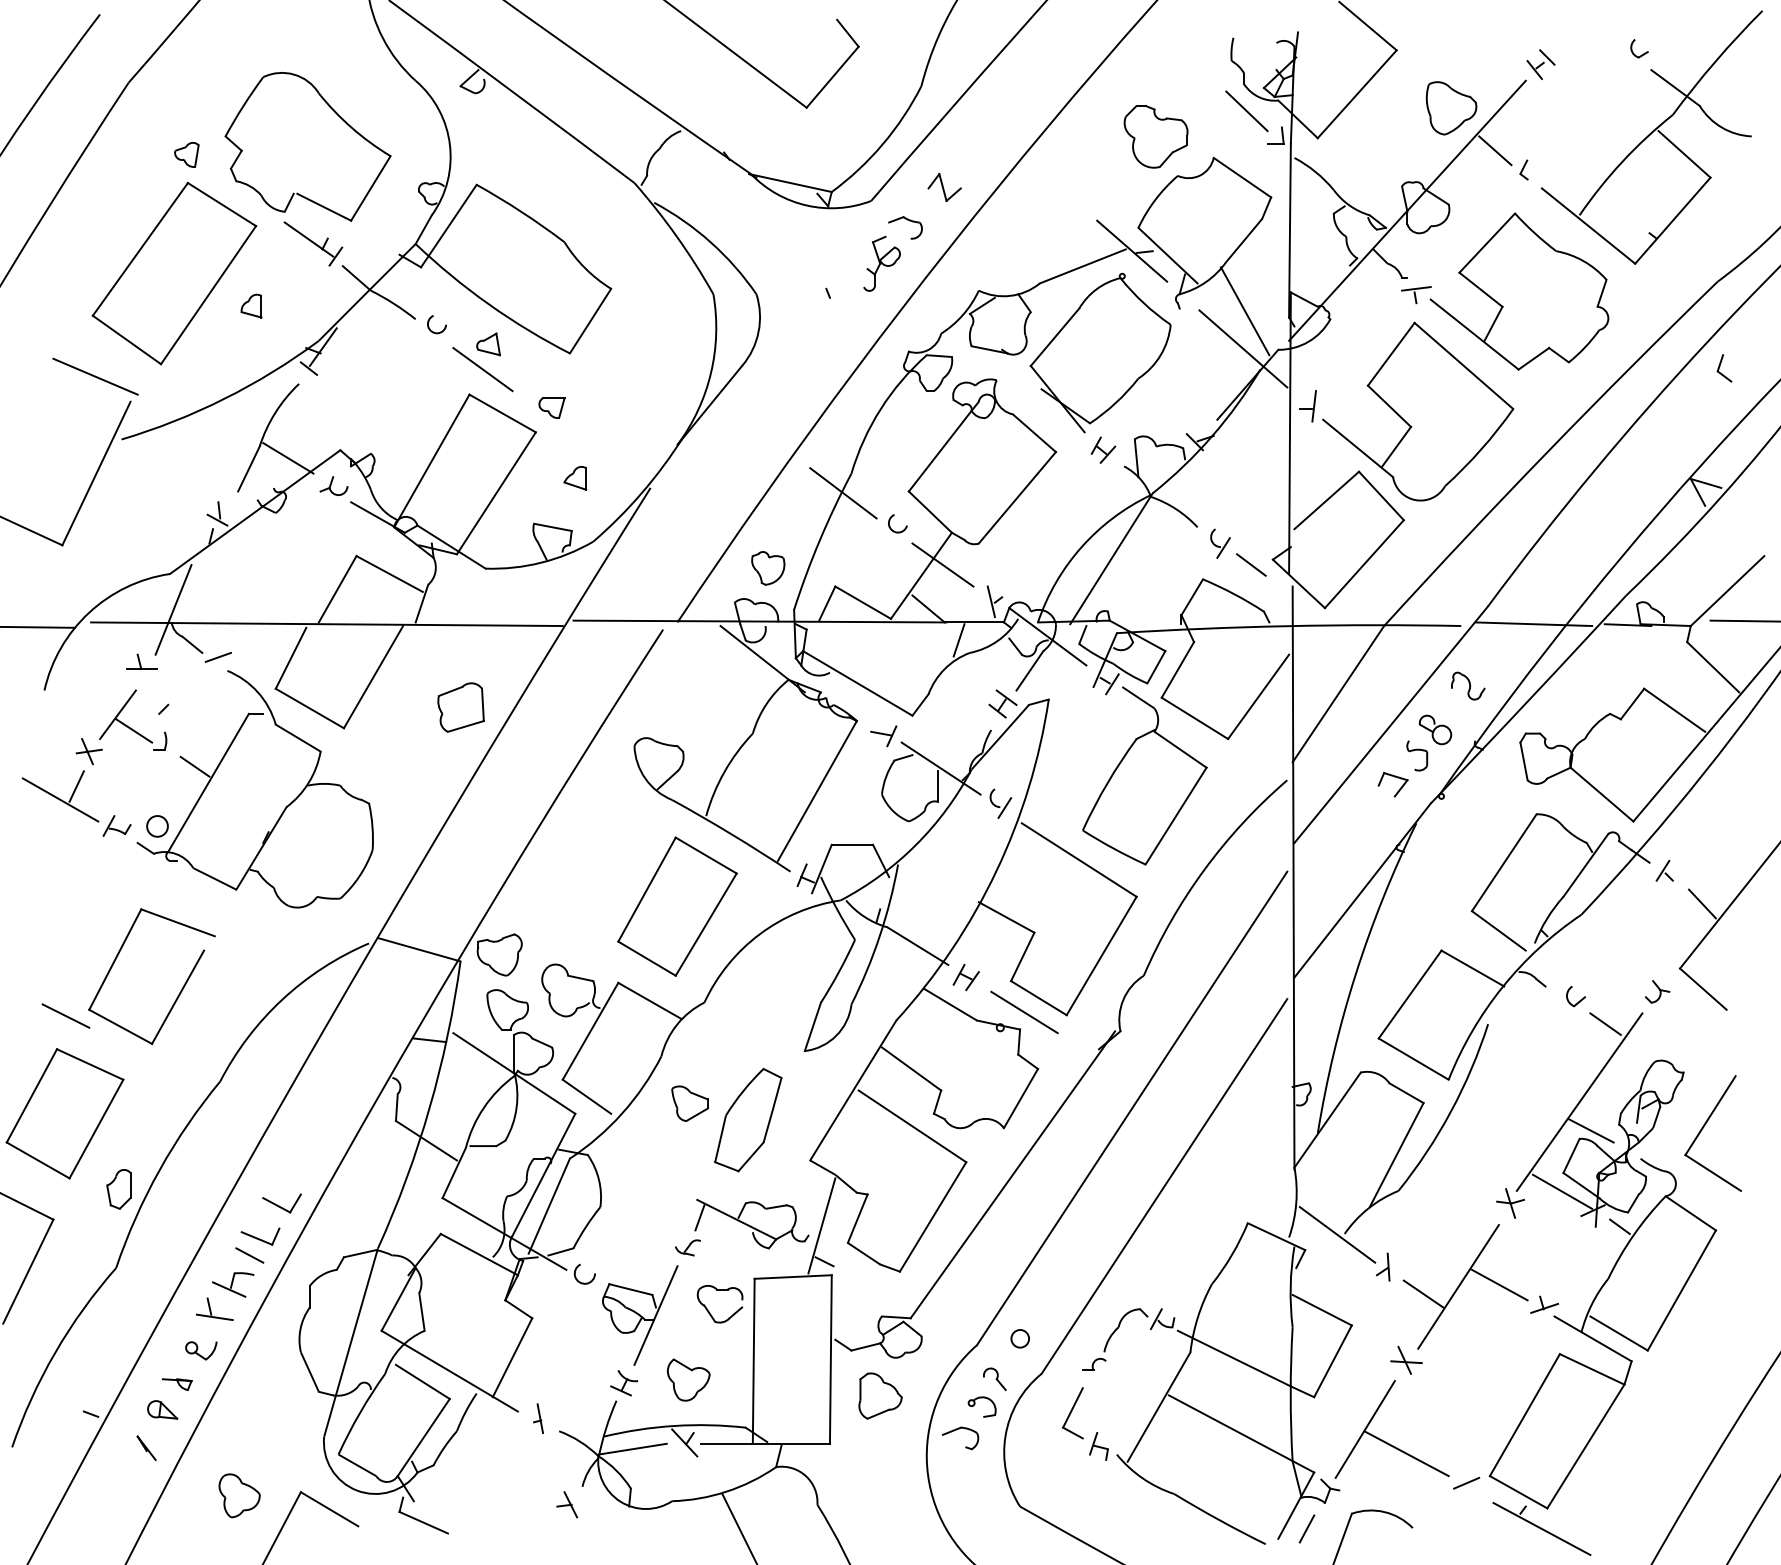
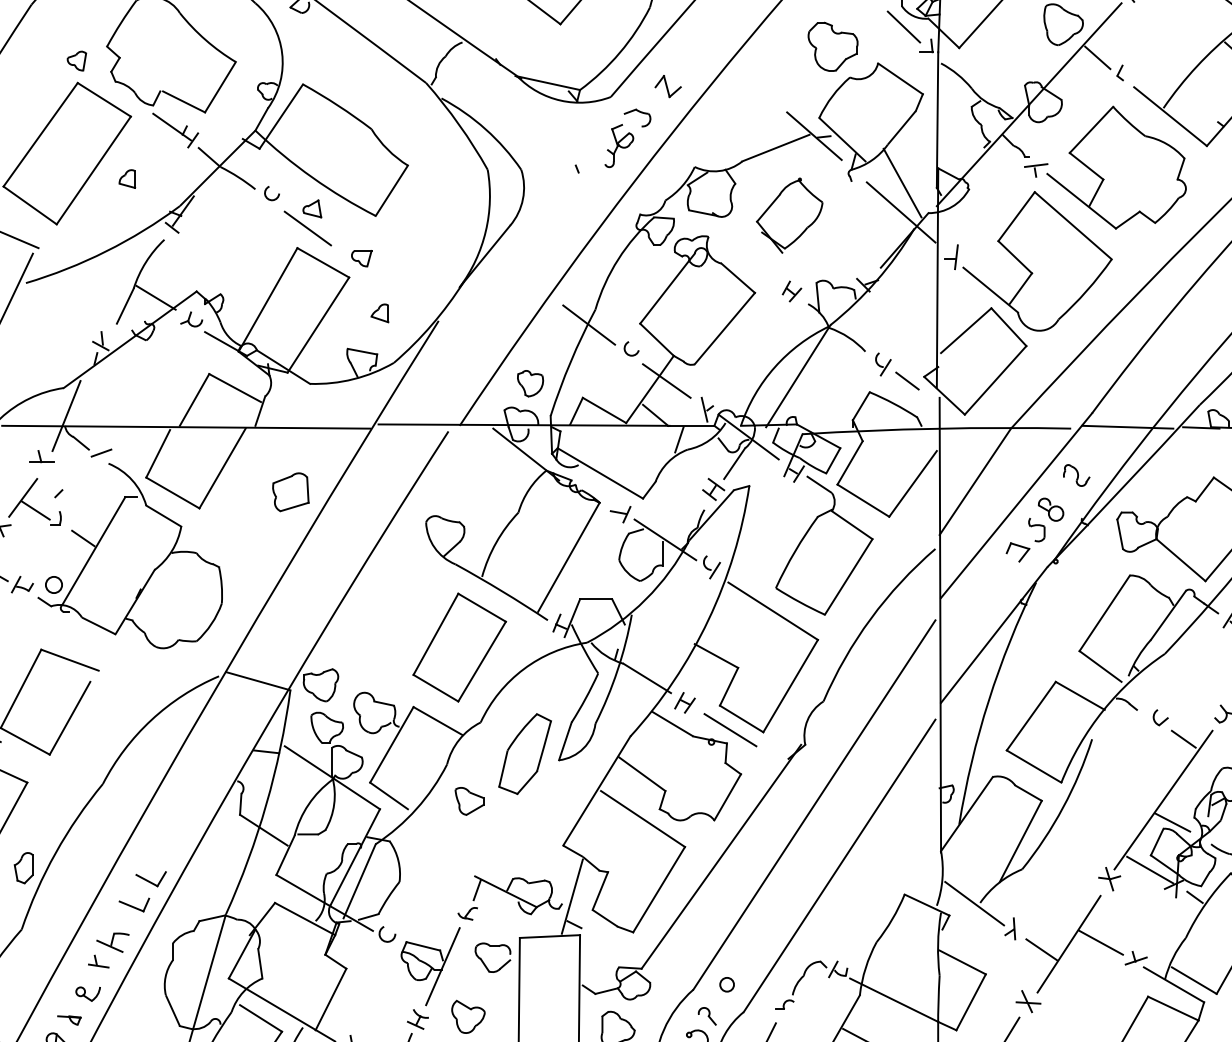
part: (1100, 352) -> (789, 215), size x0.6
part: (748, 1120) -> (525, 754), moved
line: (249, 1255) -> (125, 919), removed
part: (214, 1308) -> (98, 961), size x0.7

